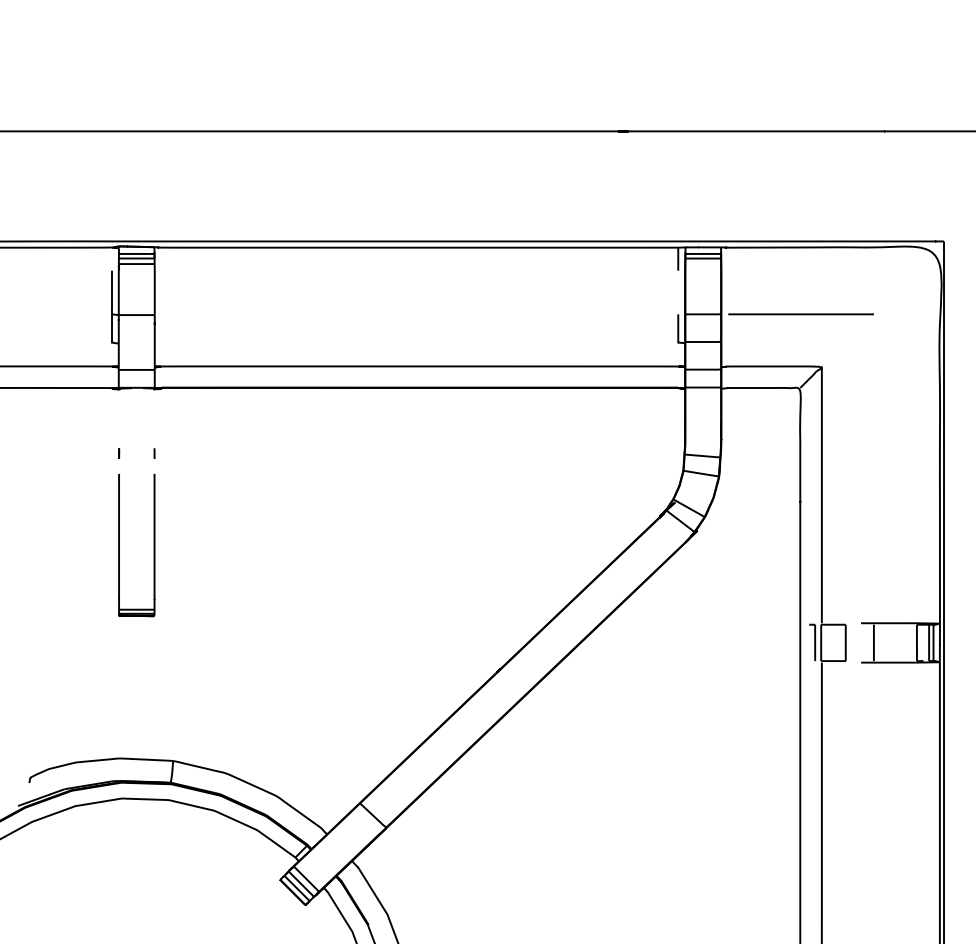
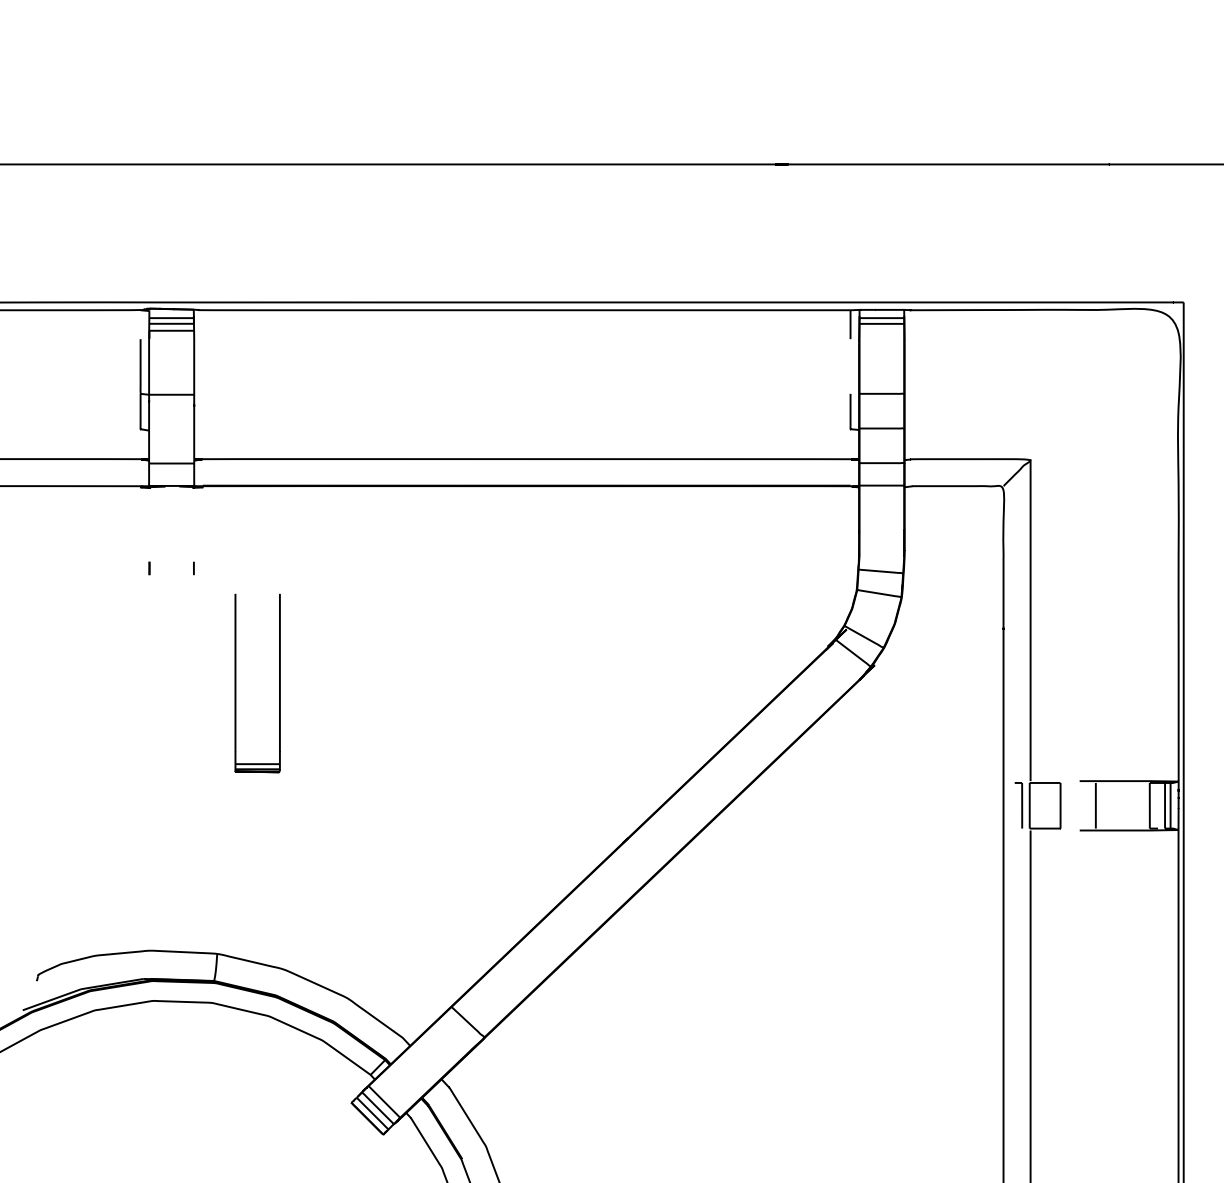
line: (801, 314) -> (1004, 393), removed
part: (119, 545) -> (236, 683), moved

